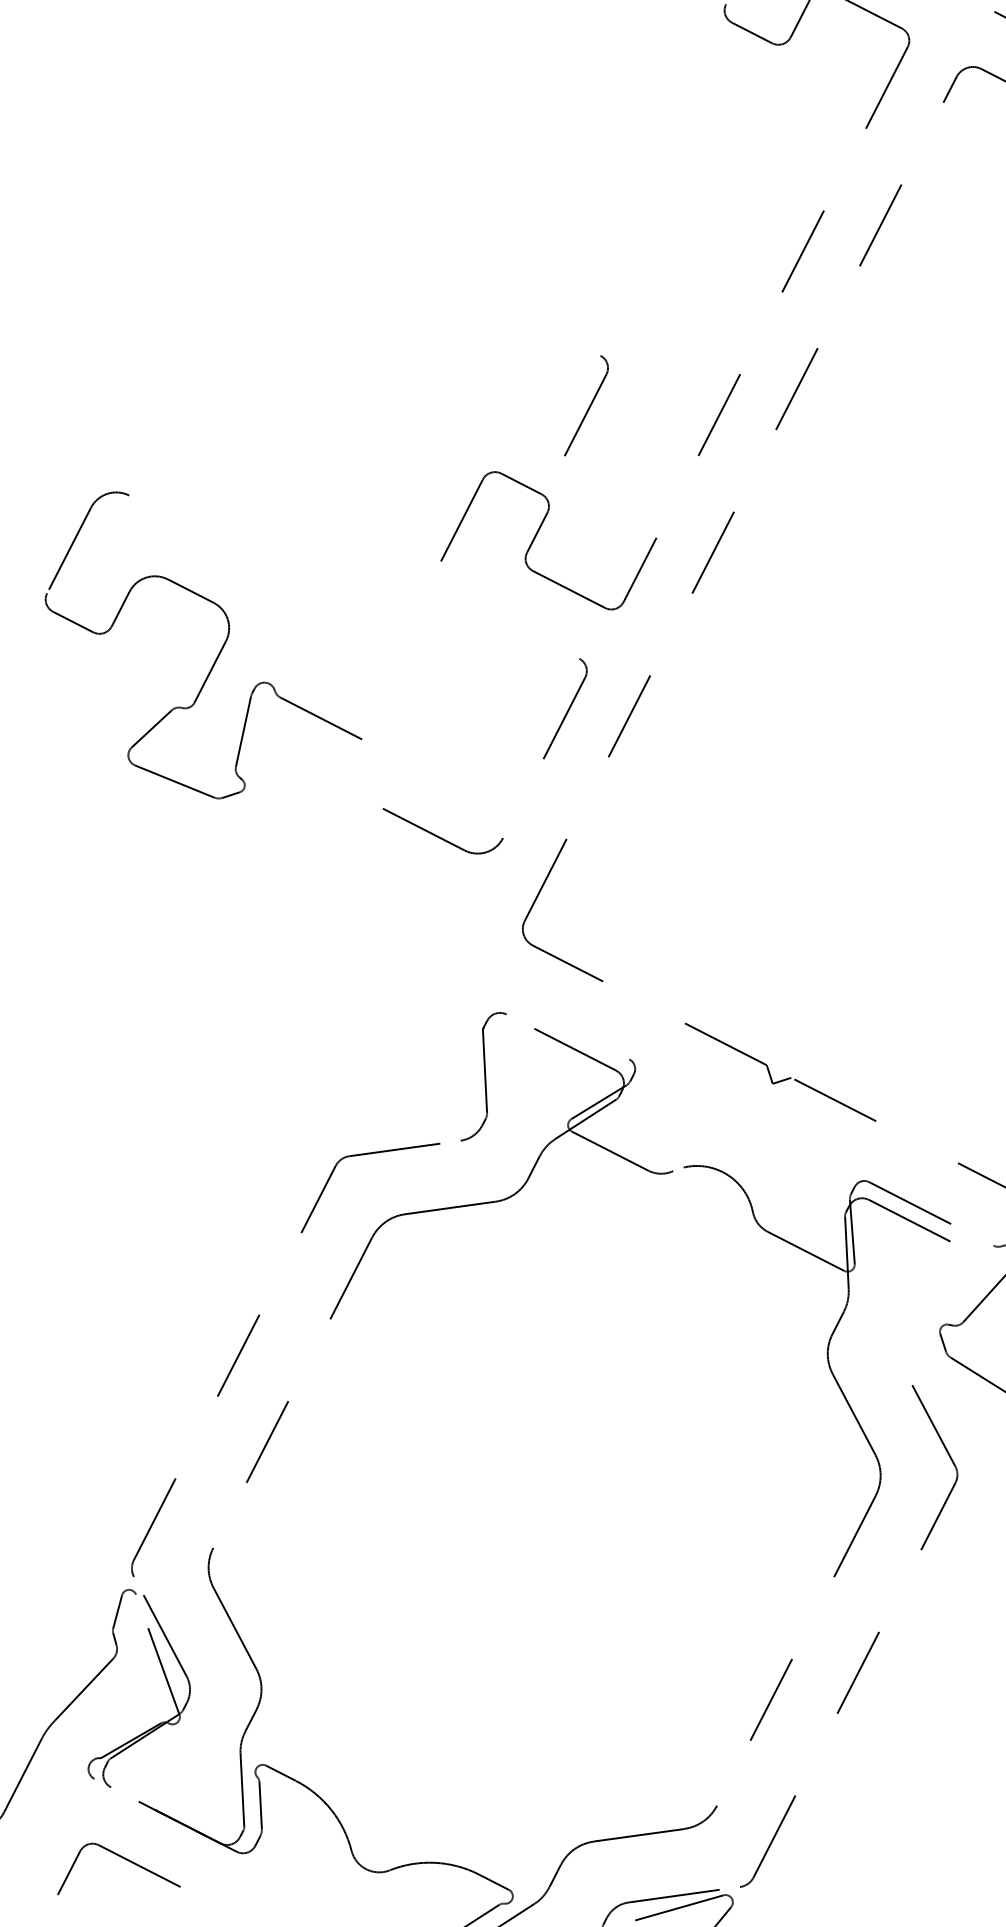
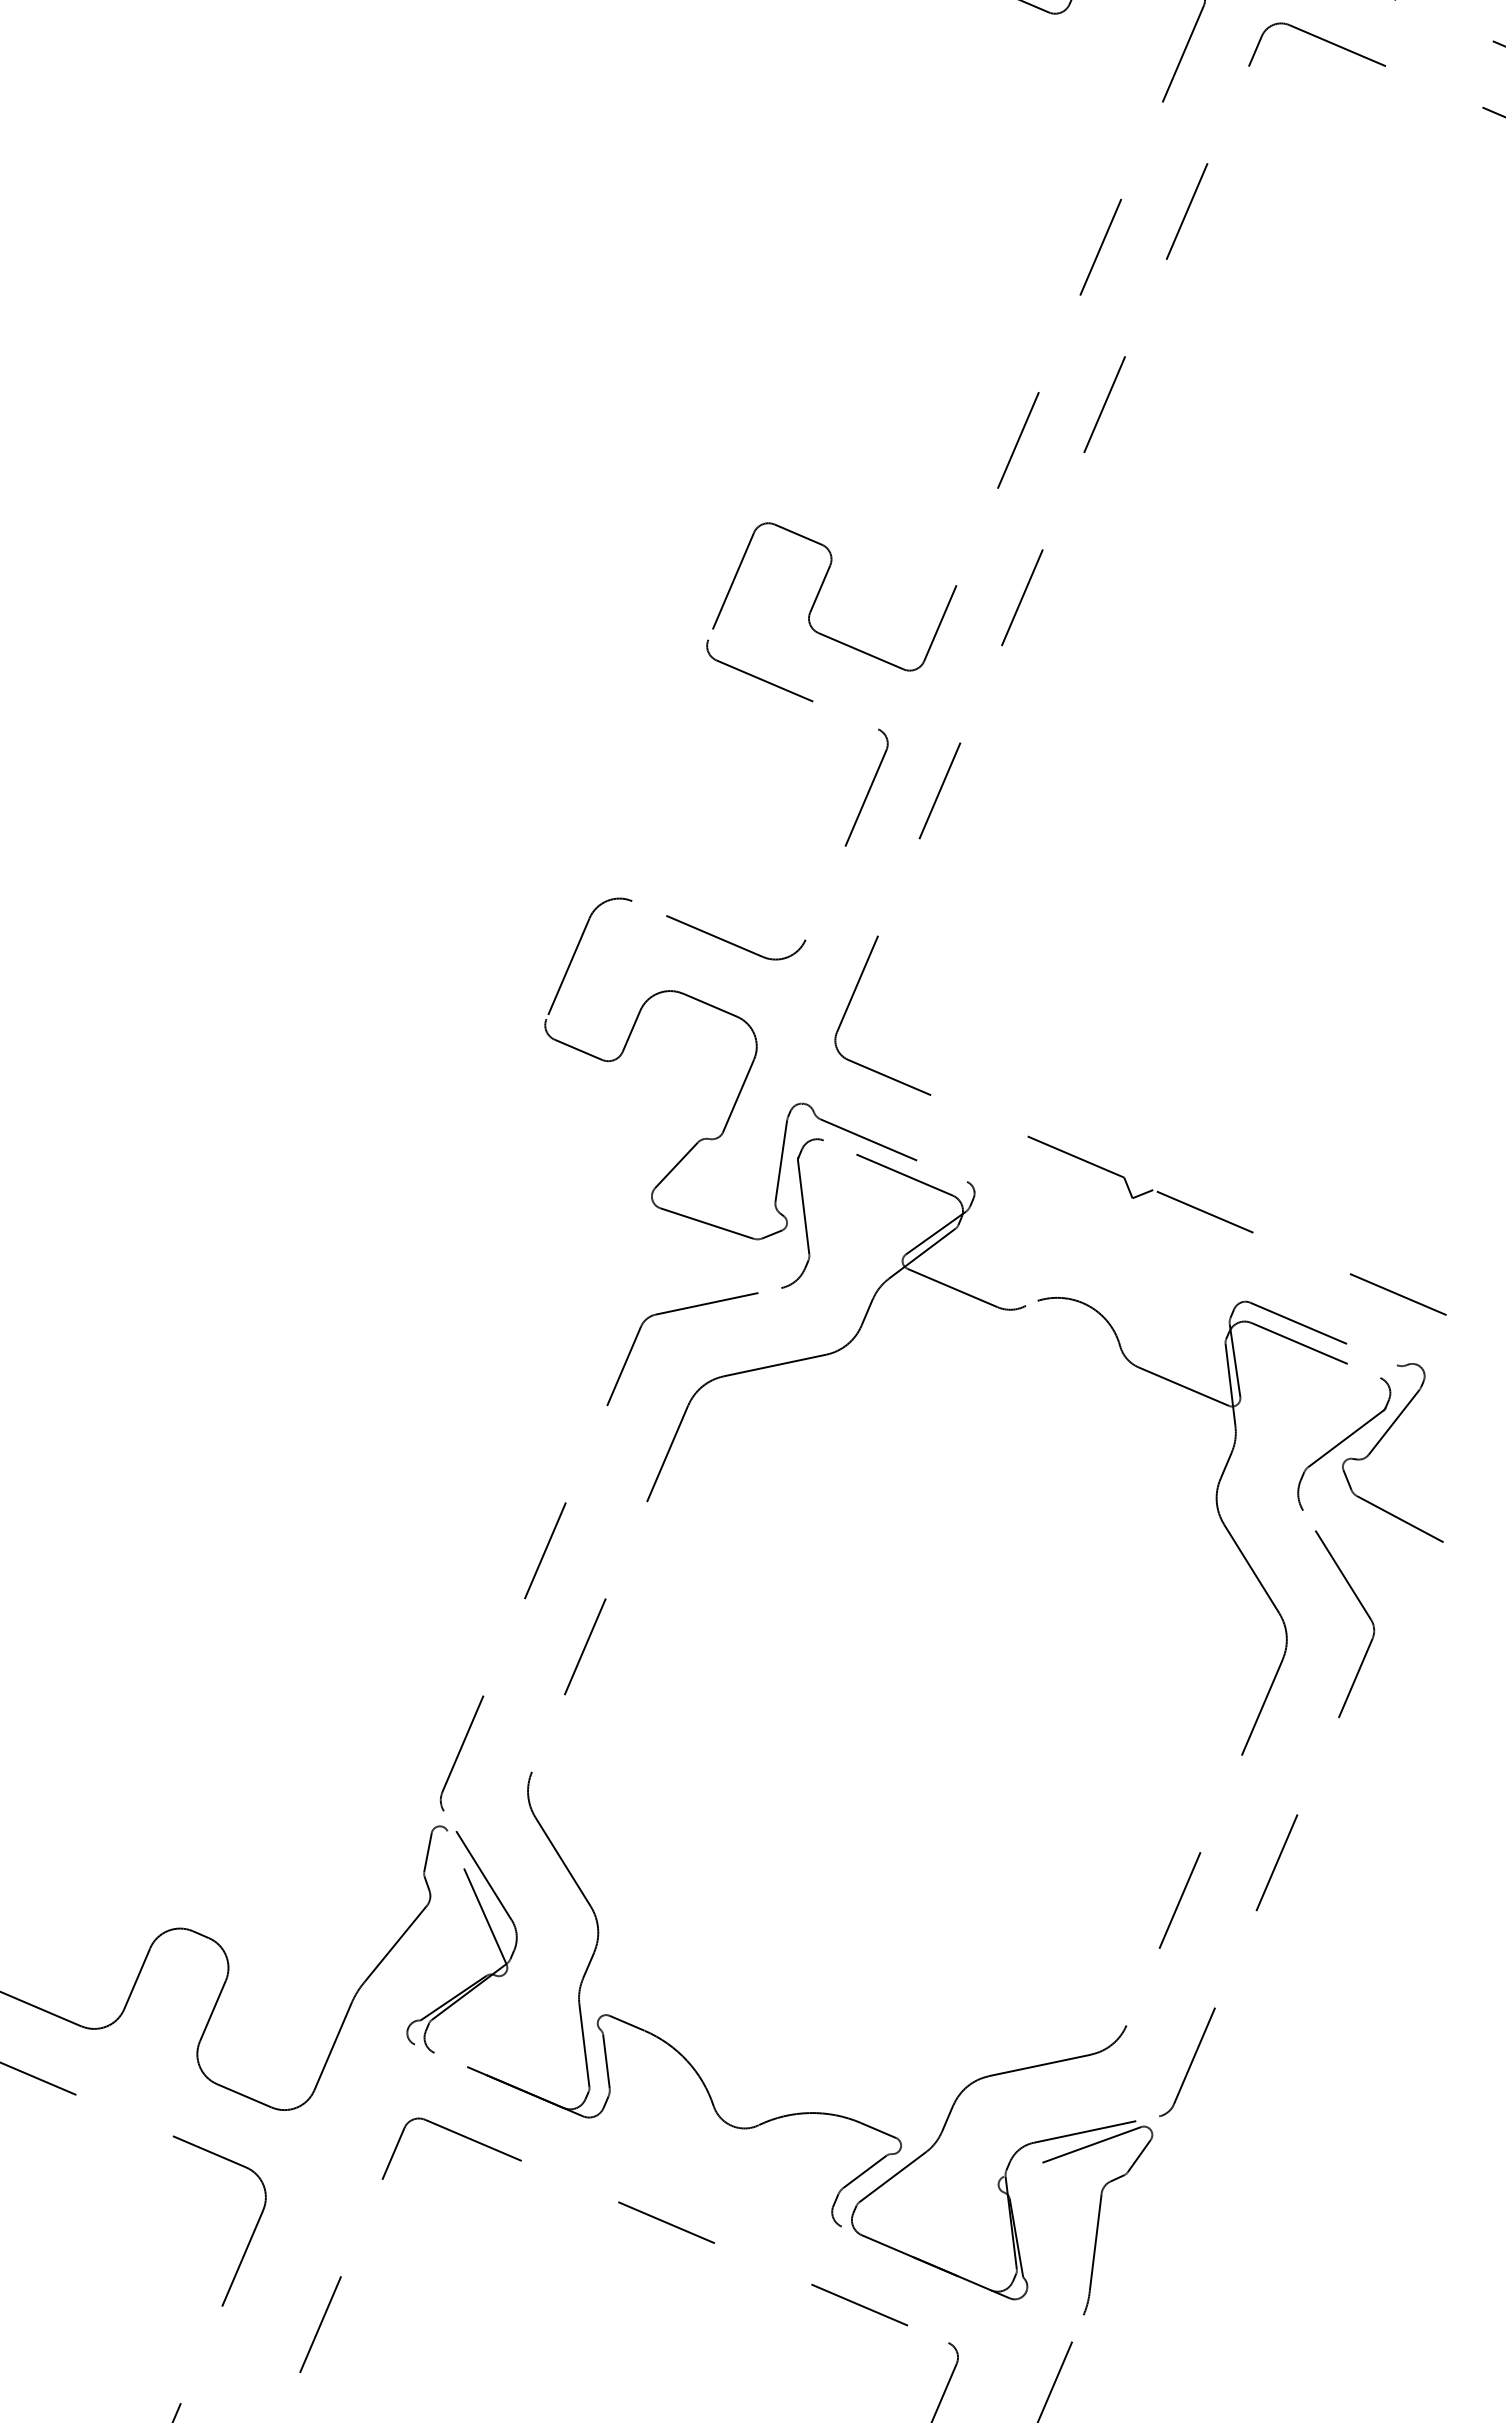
part: (586, 405) -> (866, 440), removed
part: (477, 605) -> (757, 676), added
part: (217, 655) -> (745, 1076), moved
part: (942, 1310) -> (1344, 1443), added

